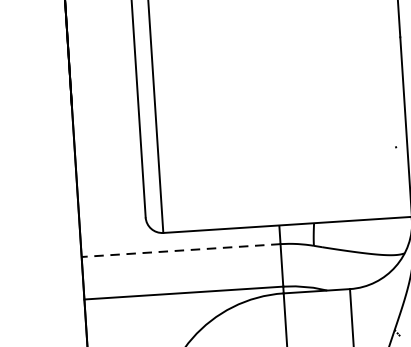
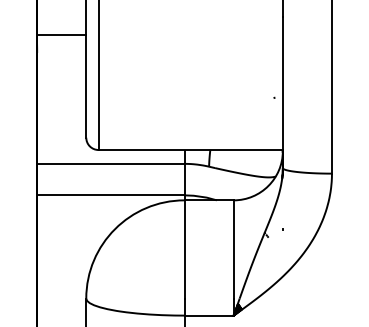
line: (103, 80) -> (61, 34), added
line: (180, 250) -> (110, 163), dashed -> solid

